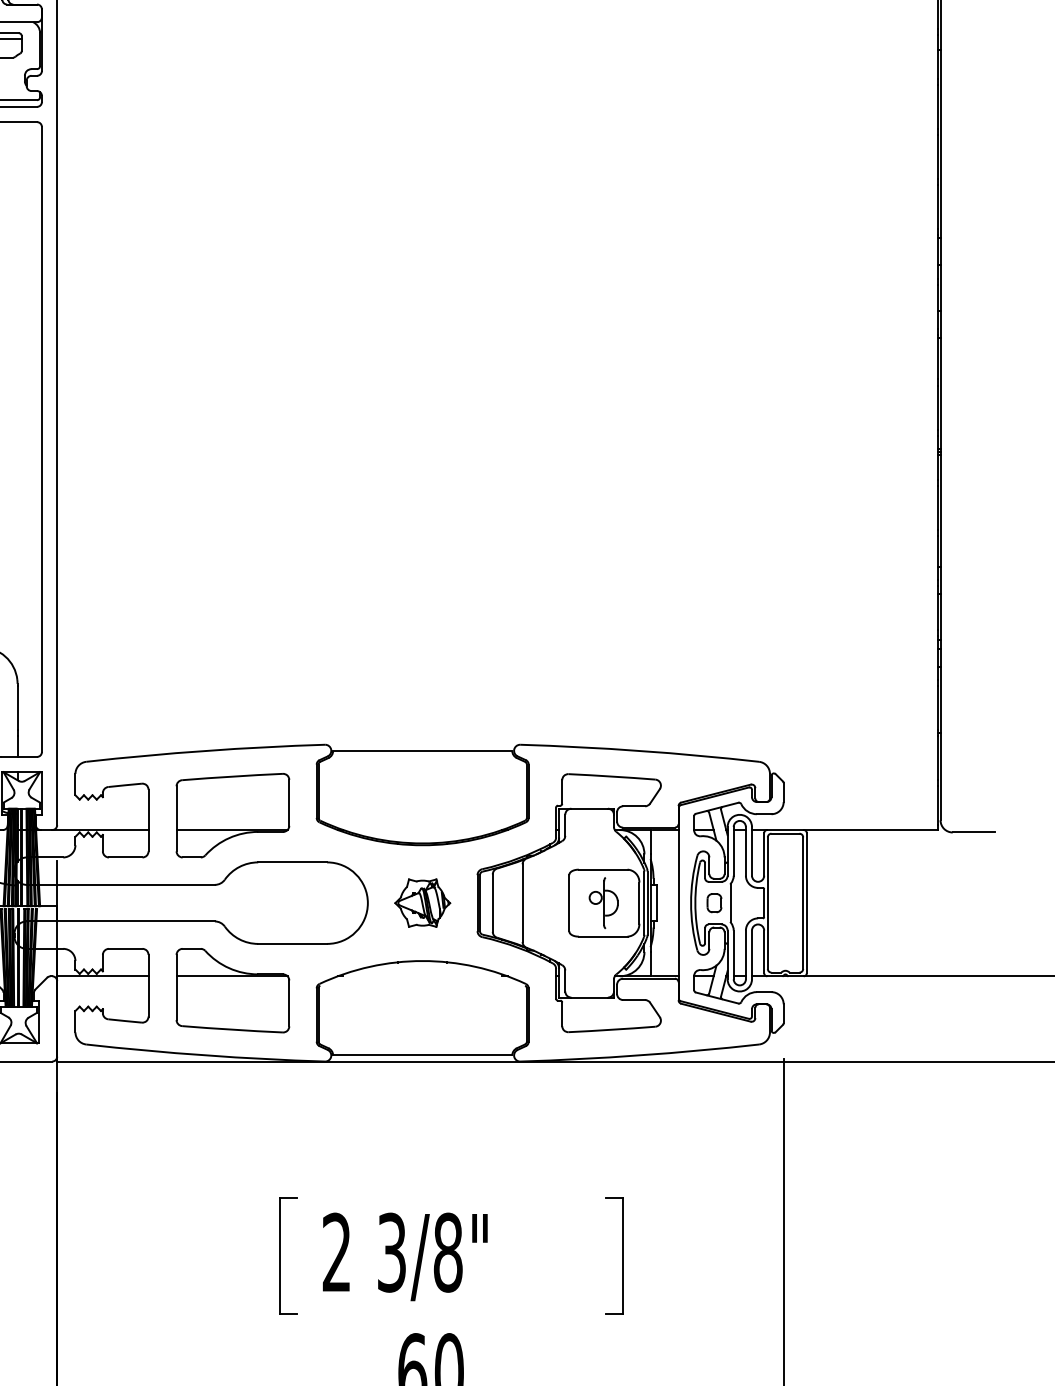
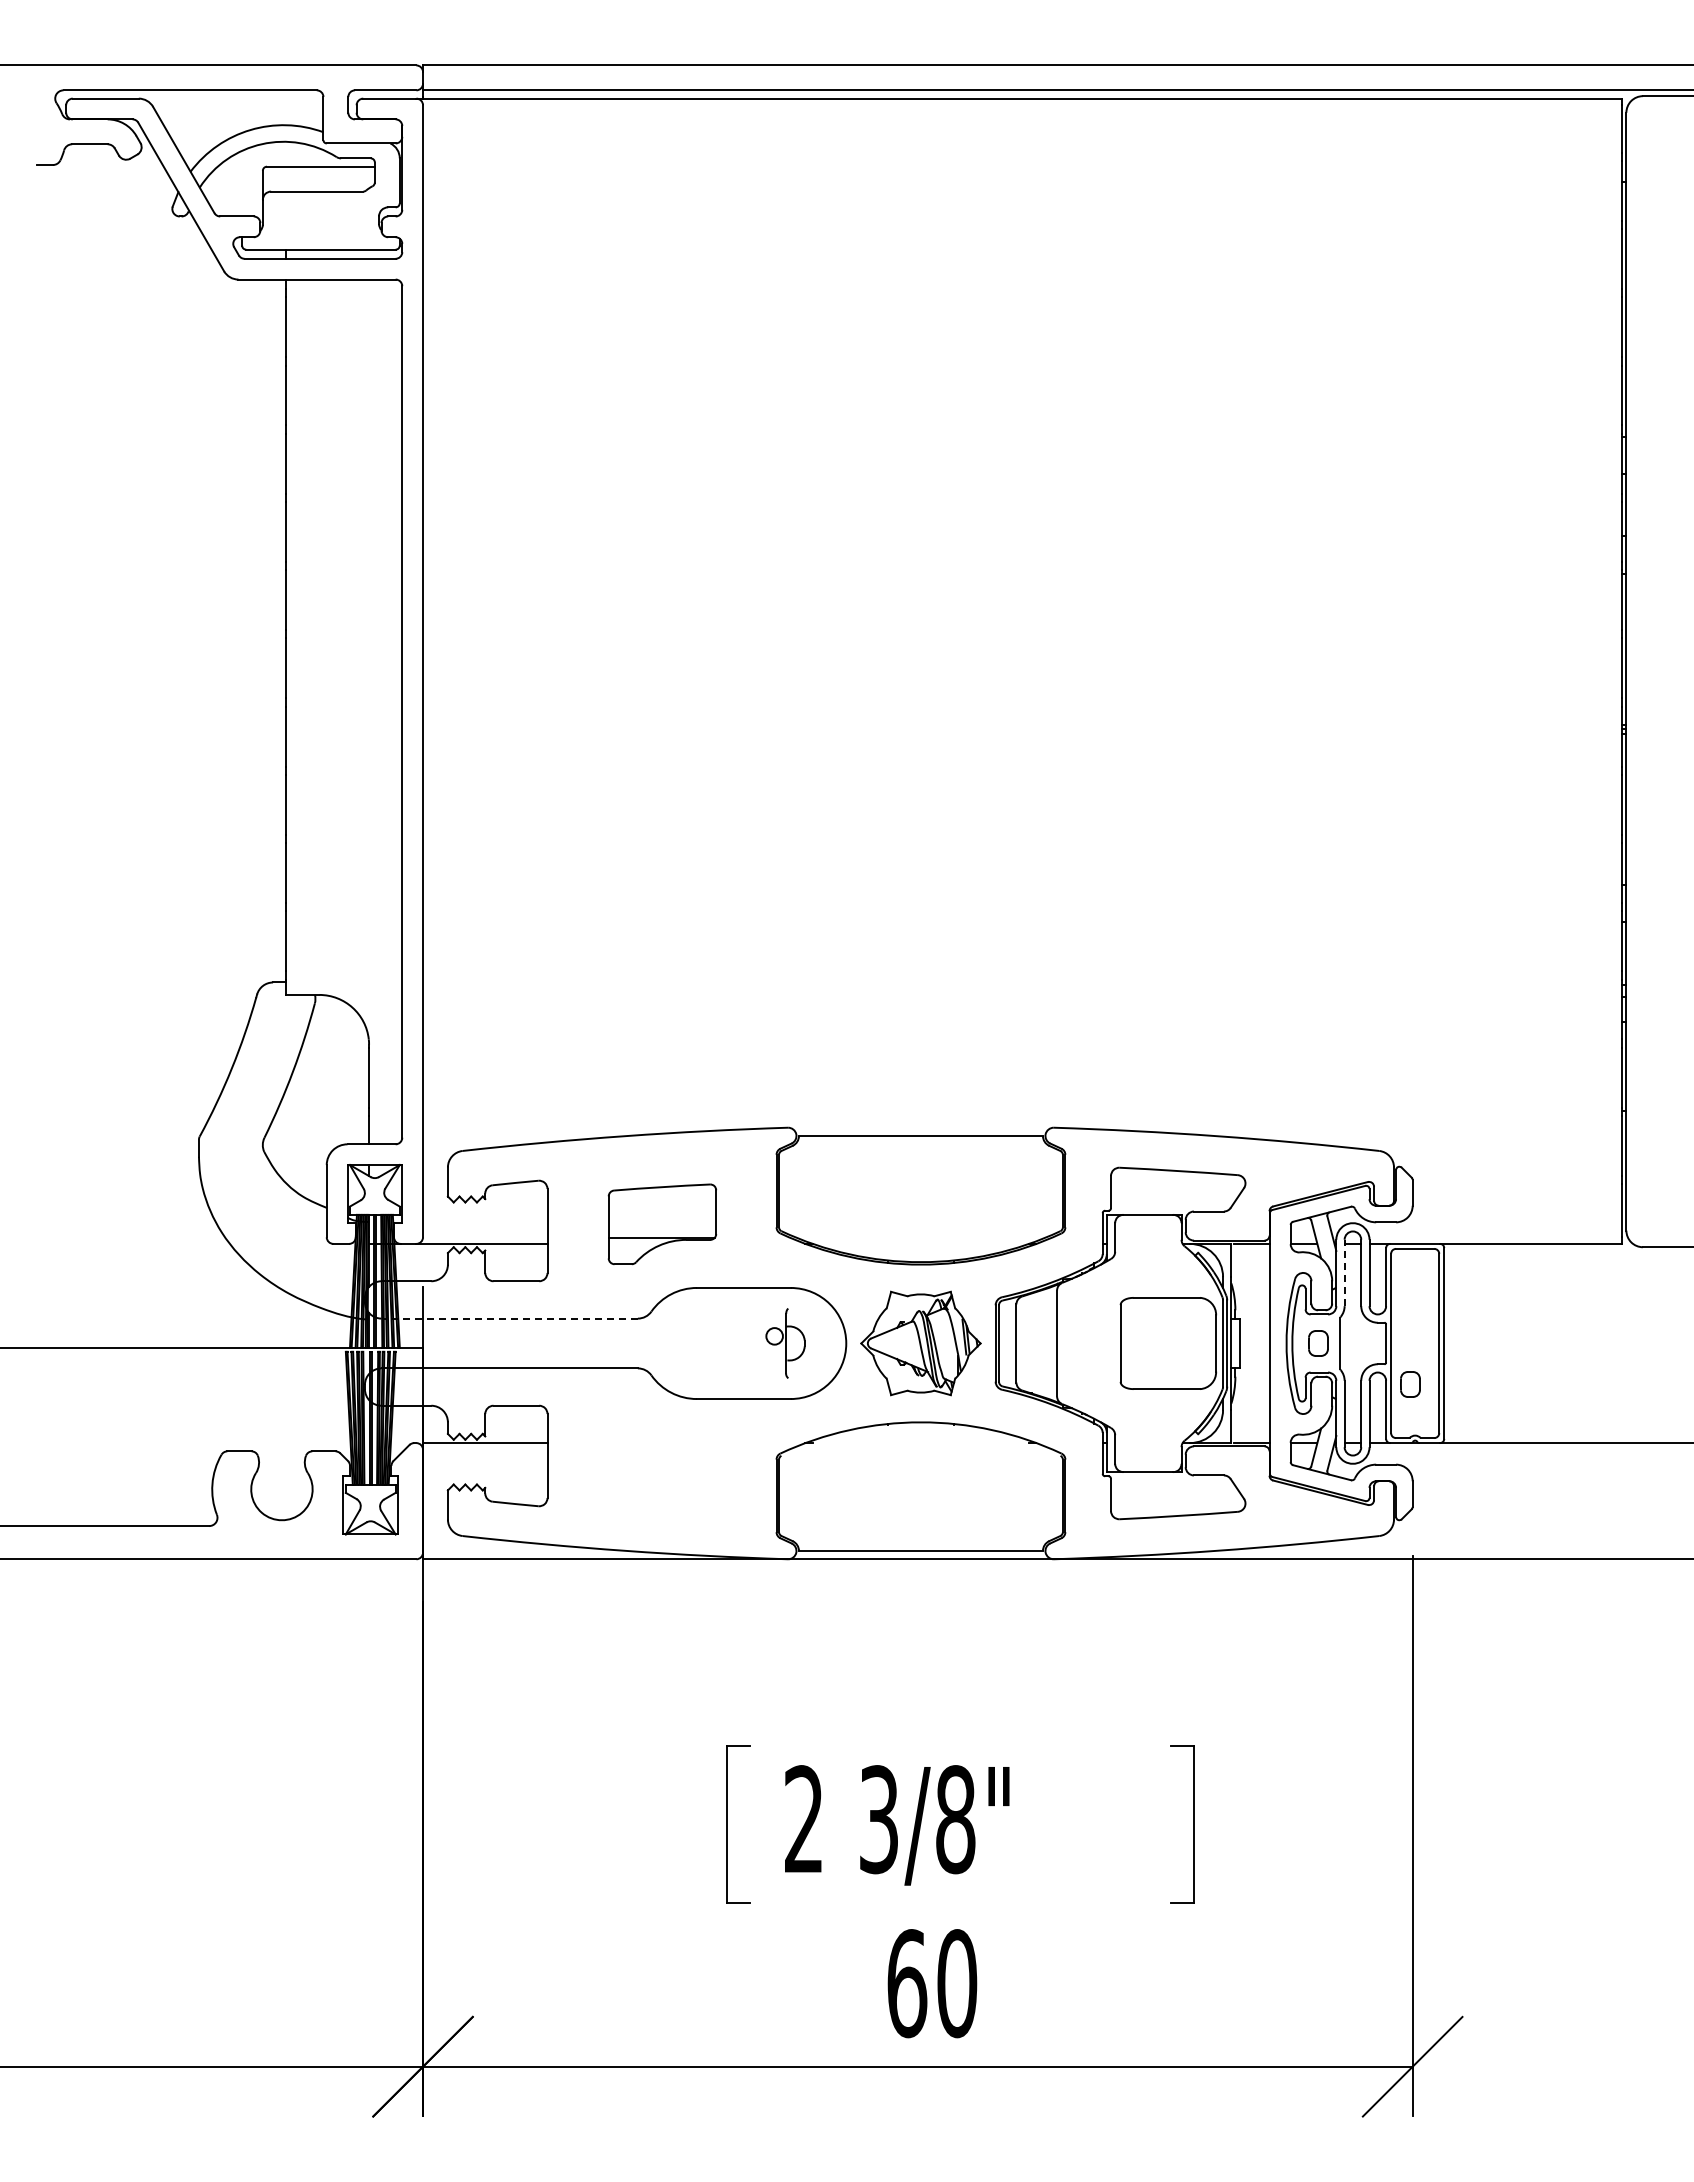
part: (232, 815) -> (662, 1224), size x0.7
line: (733, 851) -> (1344, 1272), solid -> dashed
line: (120, 884) -> (509, 1318), solid -> dashed
part: (422, 903) -> (920, 1343), size x1.6
part: (603, 903) -> (785, 1343), moved
part: (782, 933) -> (1410, 1384), added
part: (232, 990) -> (662, 1462), removed

